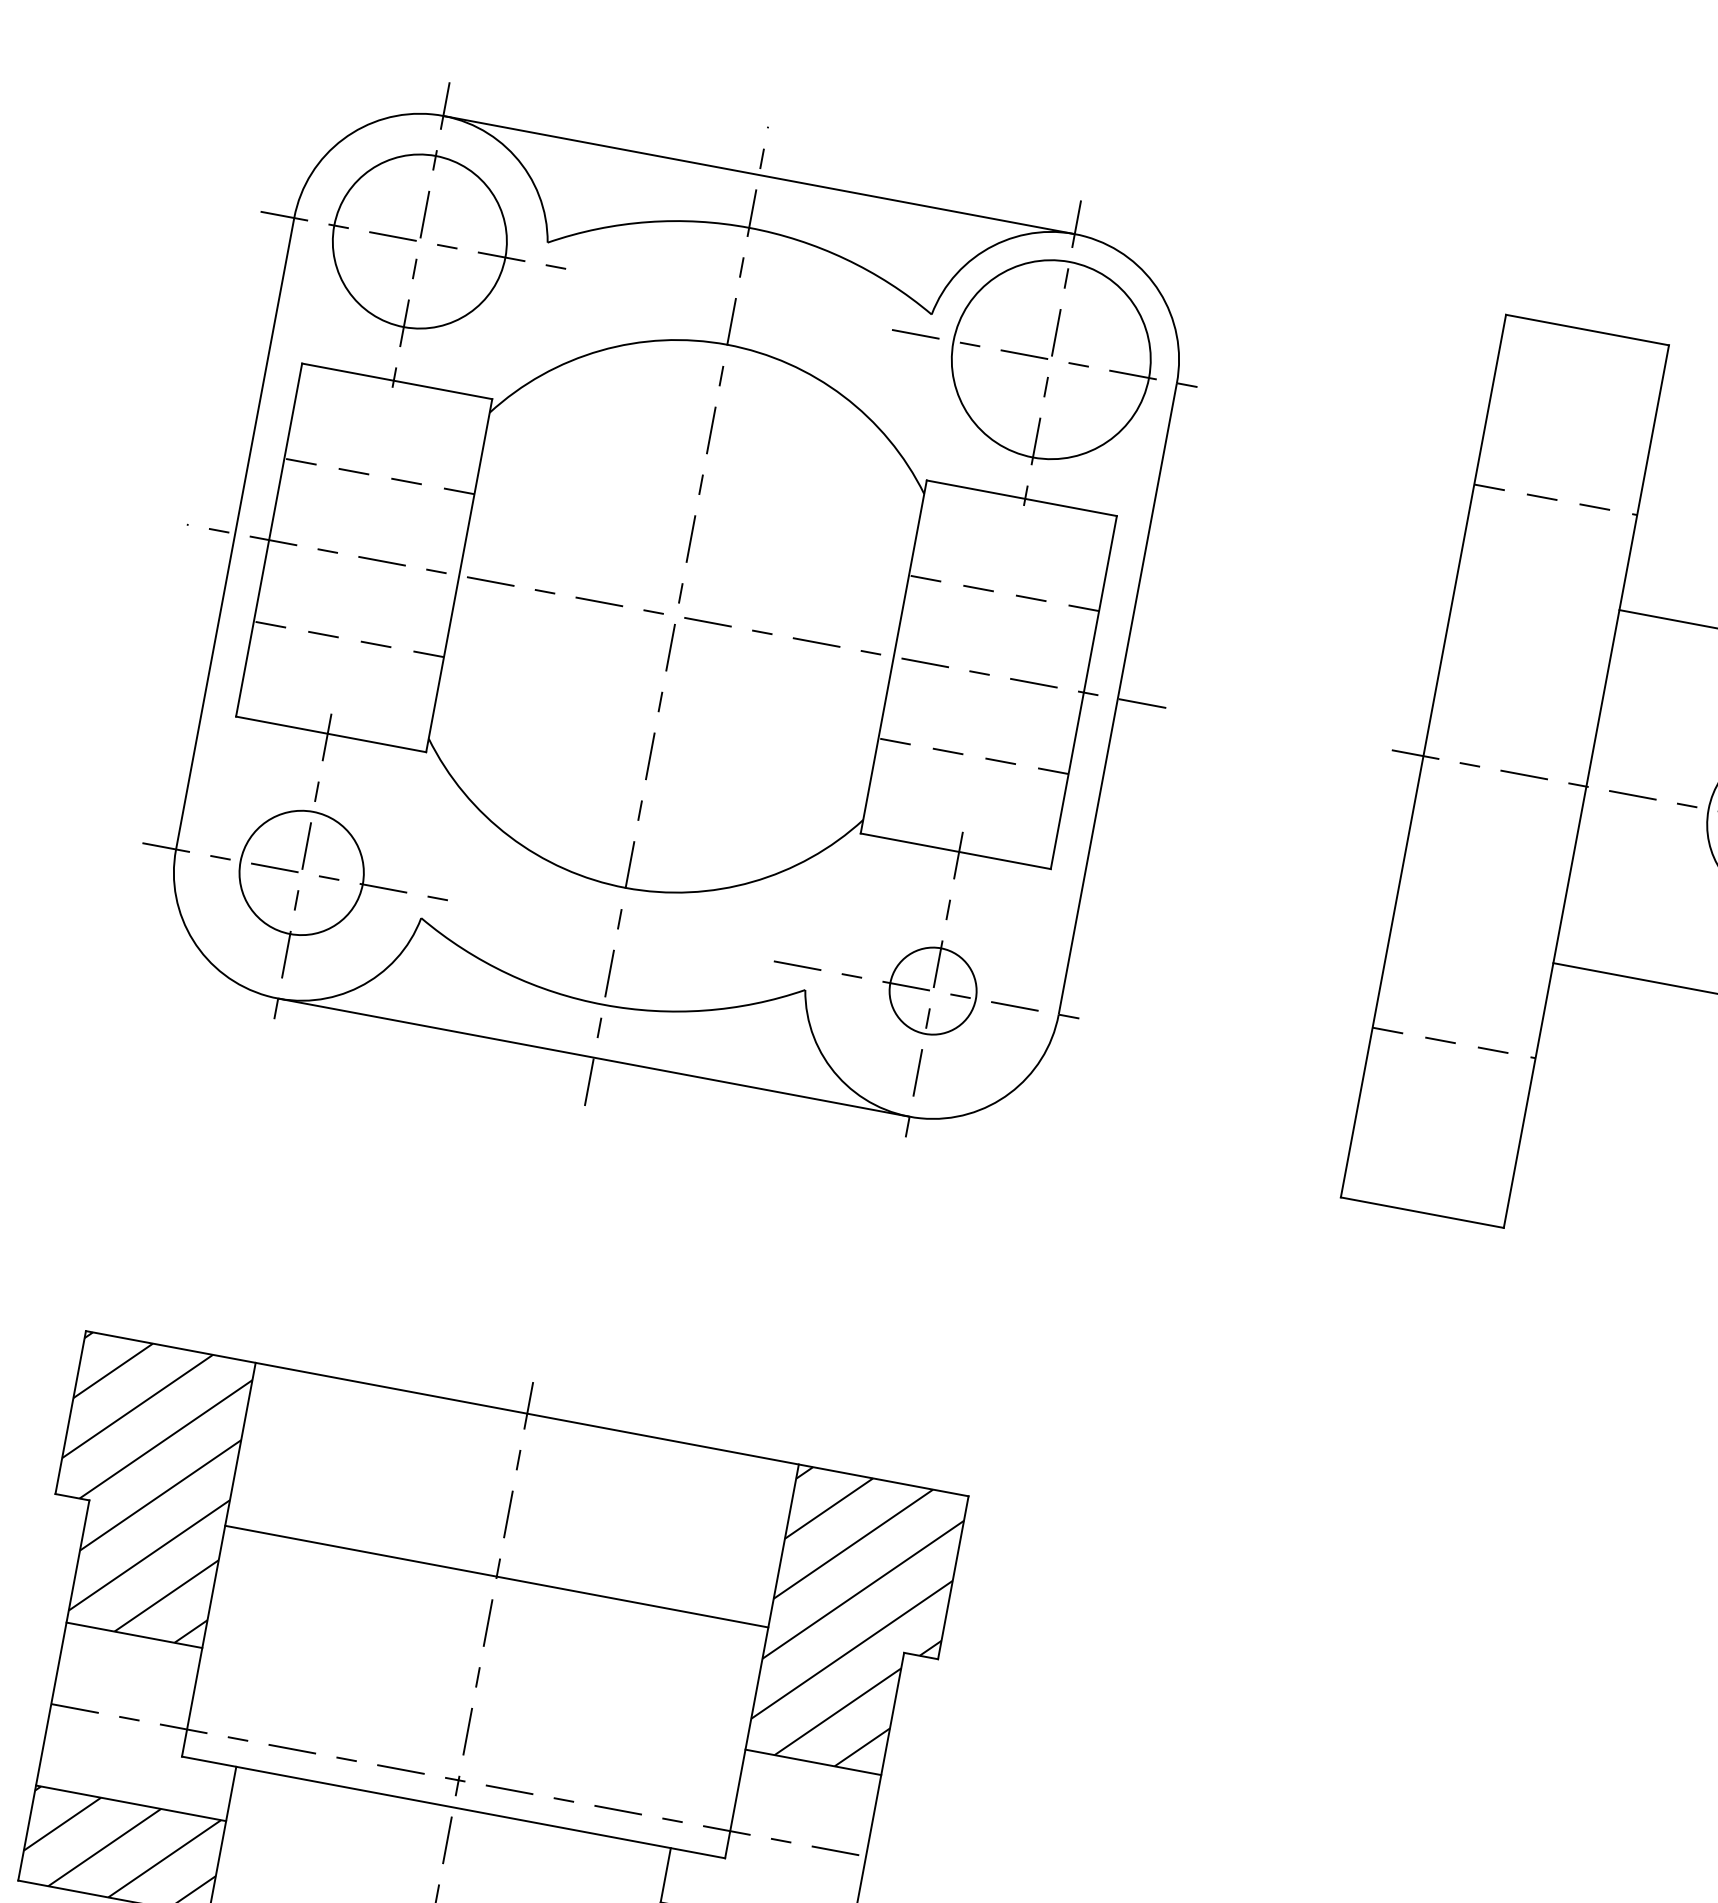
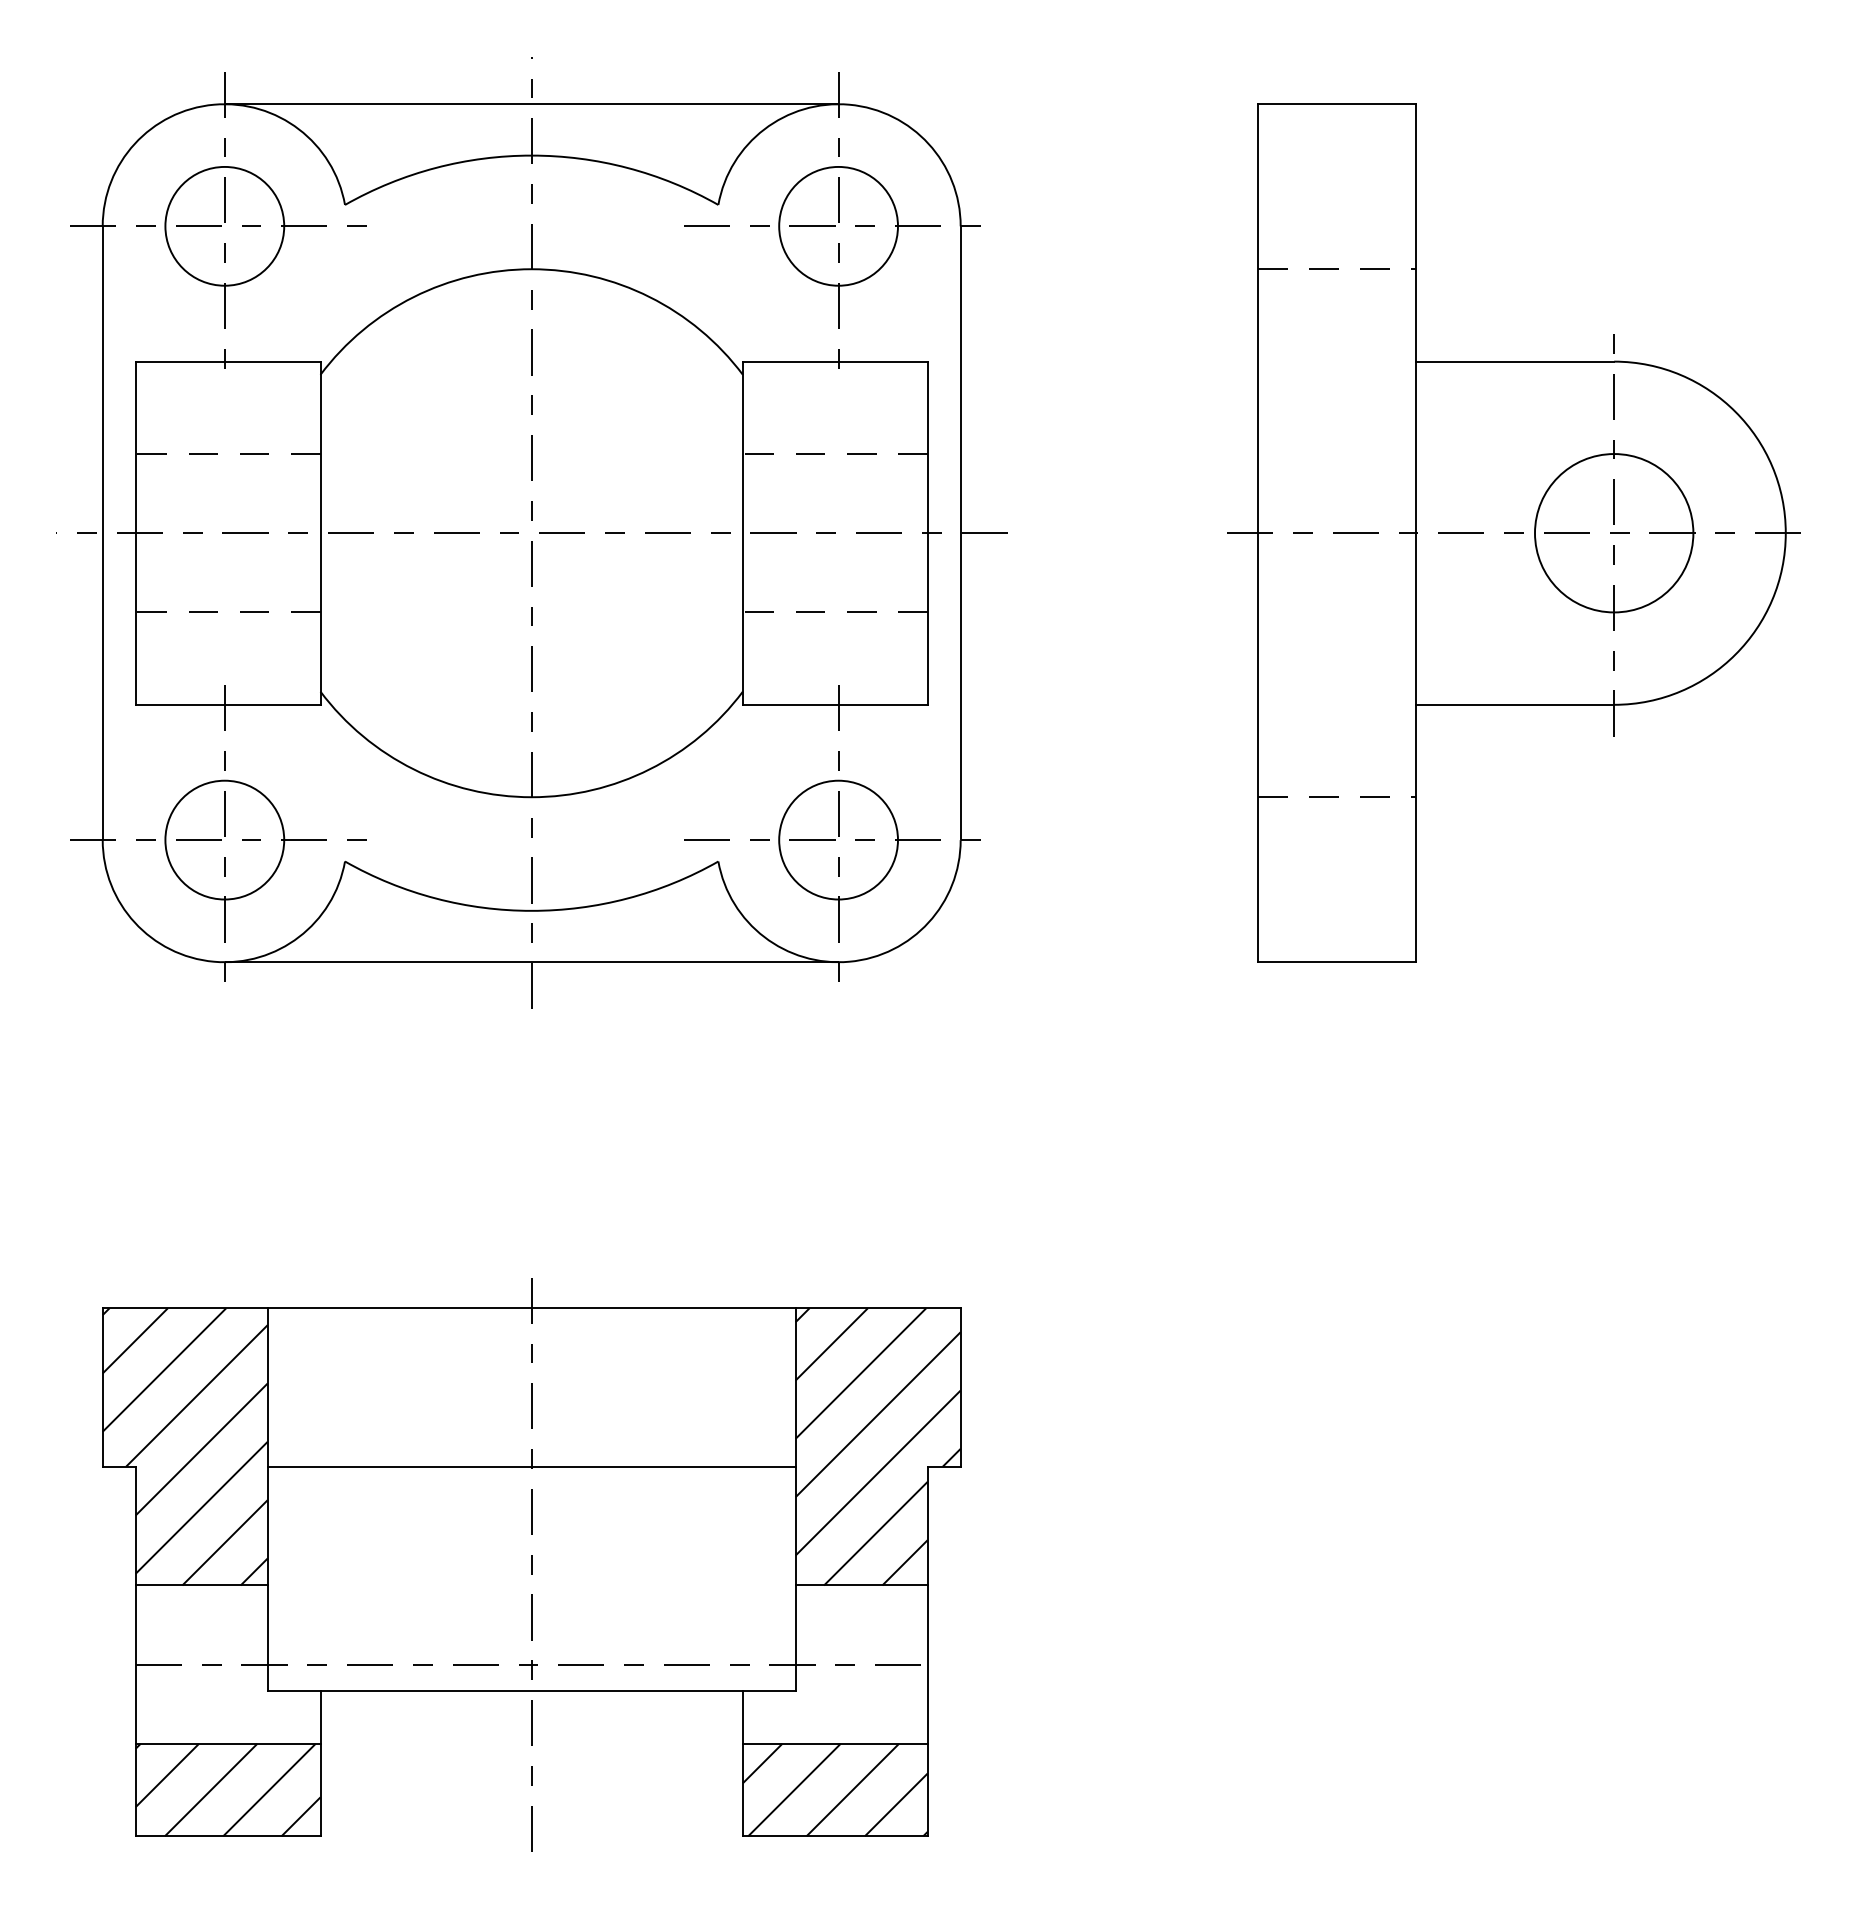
circle: (419, 240) -> (224, 225), size x0.71
circle: (1051, 358) -> (838, 225), size x0.62
circle: (933, 990) -> (838, 839), size x1.43

